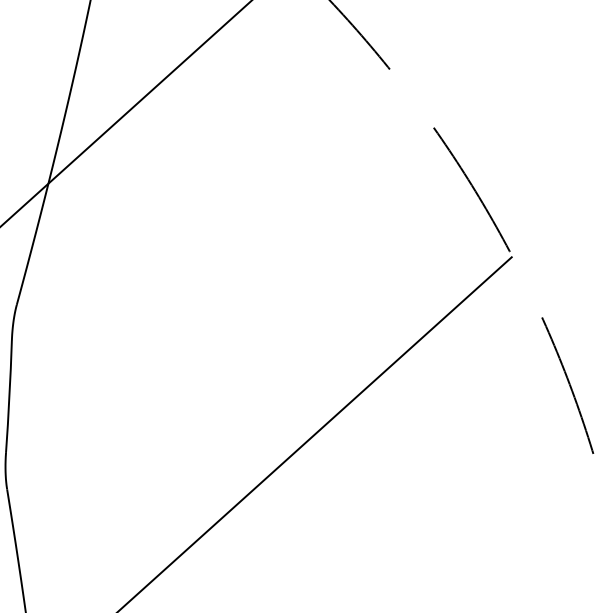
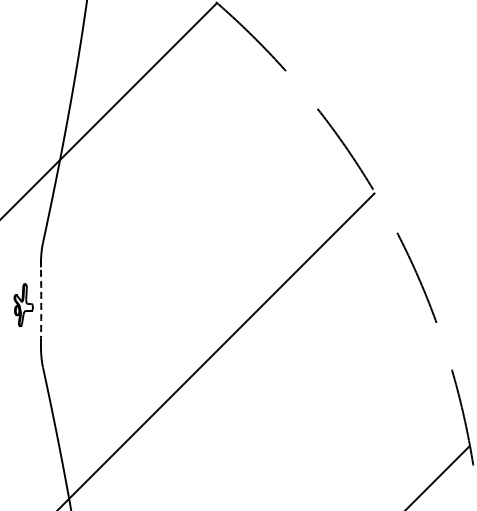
arc: (9, 397) -> (41, 305), solid -> dashed

